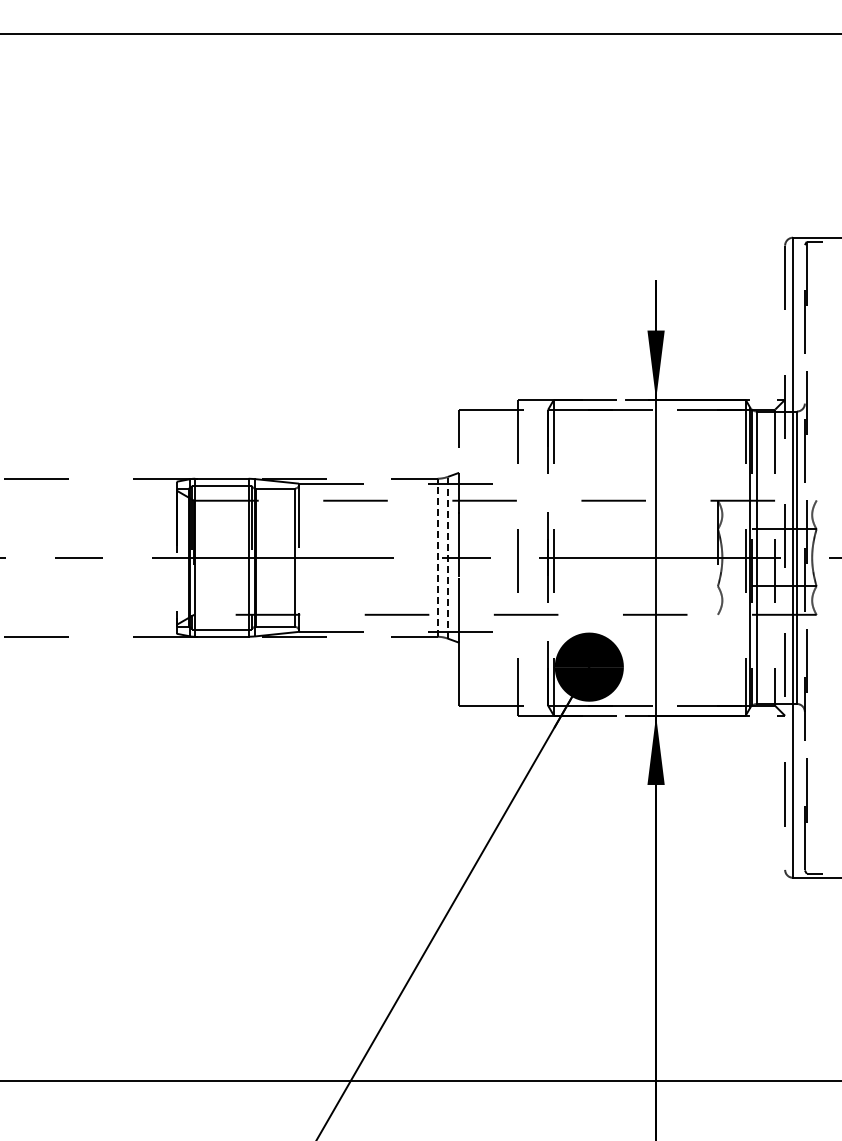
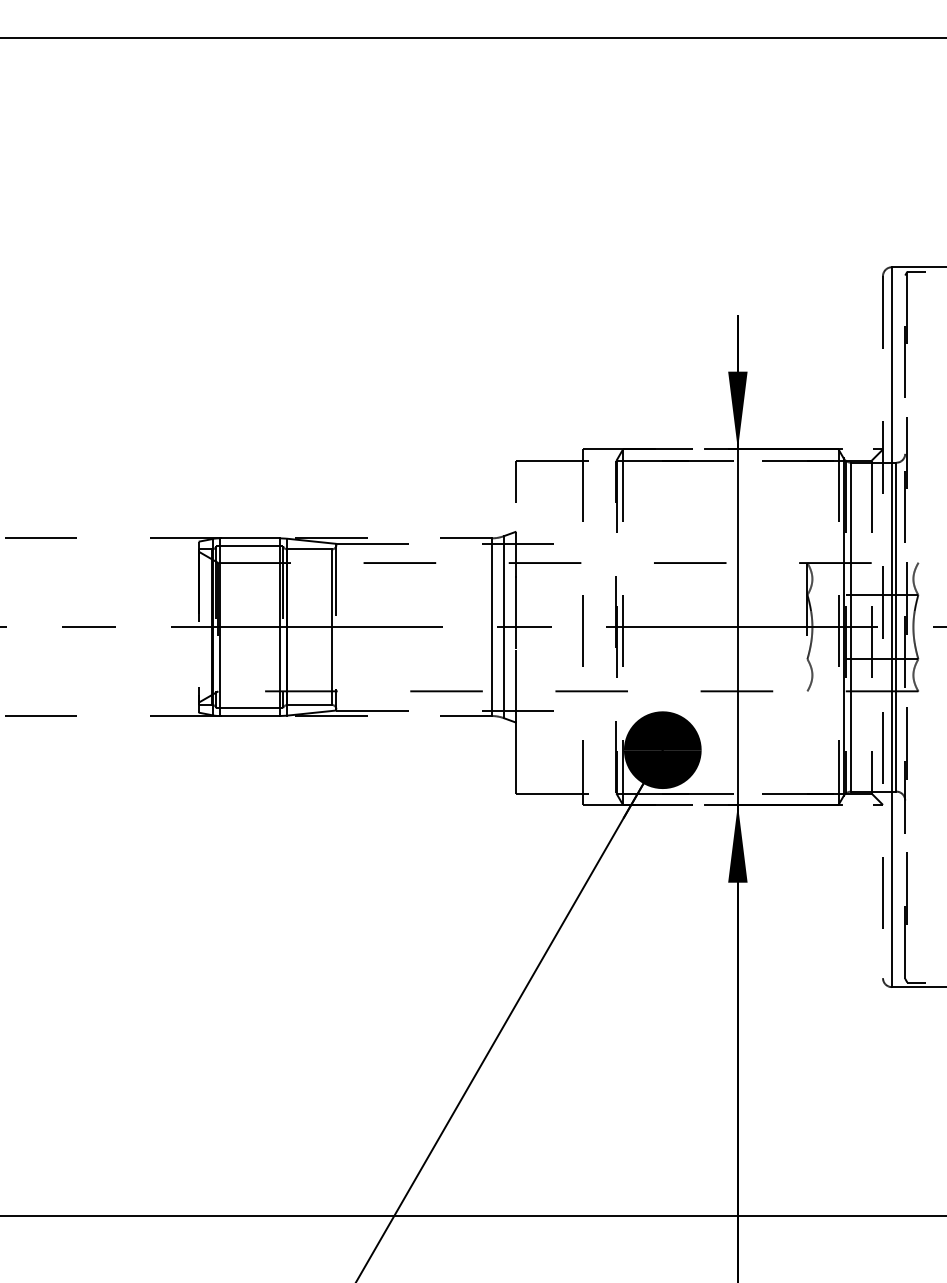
line: (437, 557) -> (492, 626), dashed -> solid
line: (447, 557) -> (503, 626), dashed -> solid

